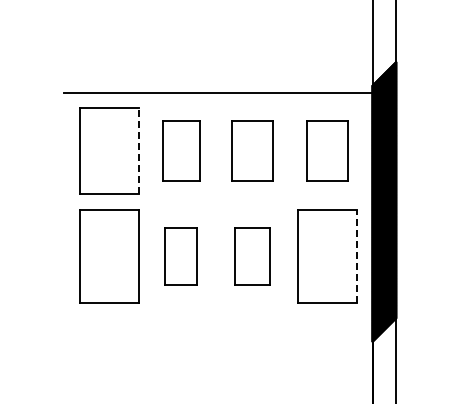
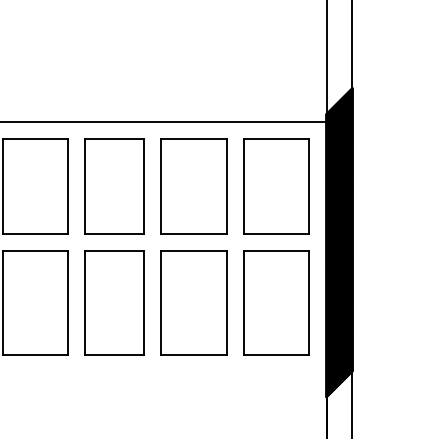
part: (181, 150) -> (115, 185), size x1.43
part: (252, 150) -> (193, 185), size x1.43
part: (327, 150) -> (276, 185), size x1.43
line: (138, 151) -> (67, 186), dashed -> solid
part: (181, 256) -> (115, 302), size x1.67
part: (252, 256) -> (193, 302), size x1.67
line: (357, 256) -> (309, 302), dashed -> solid

